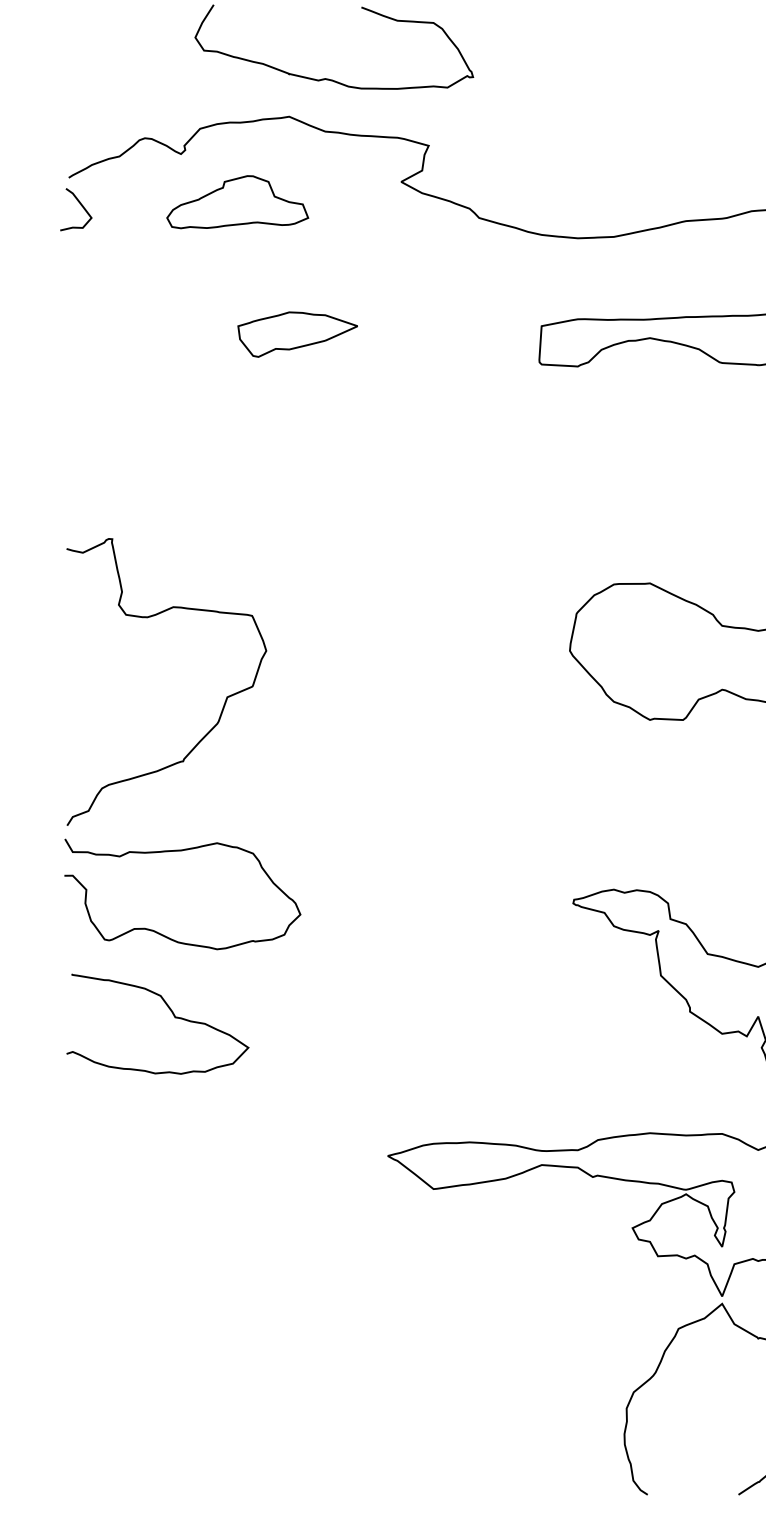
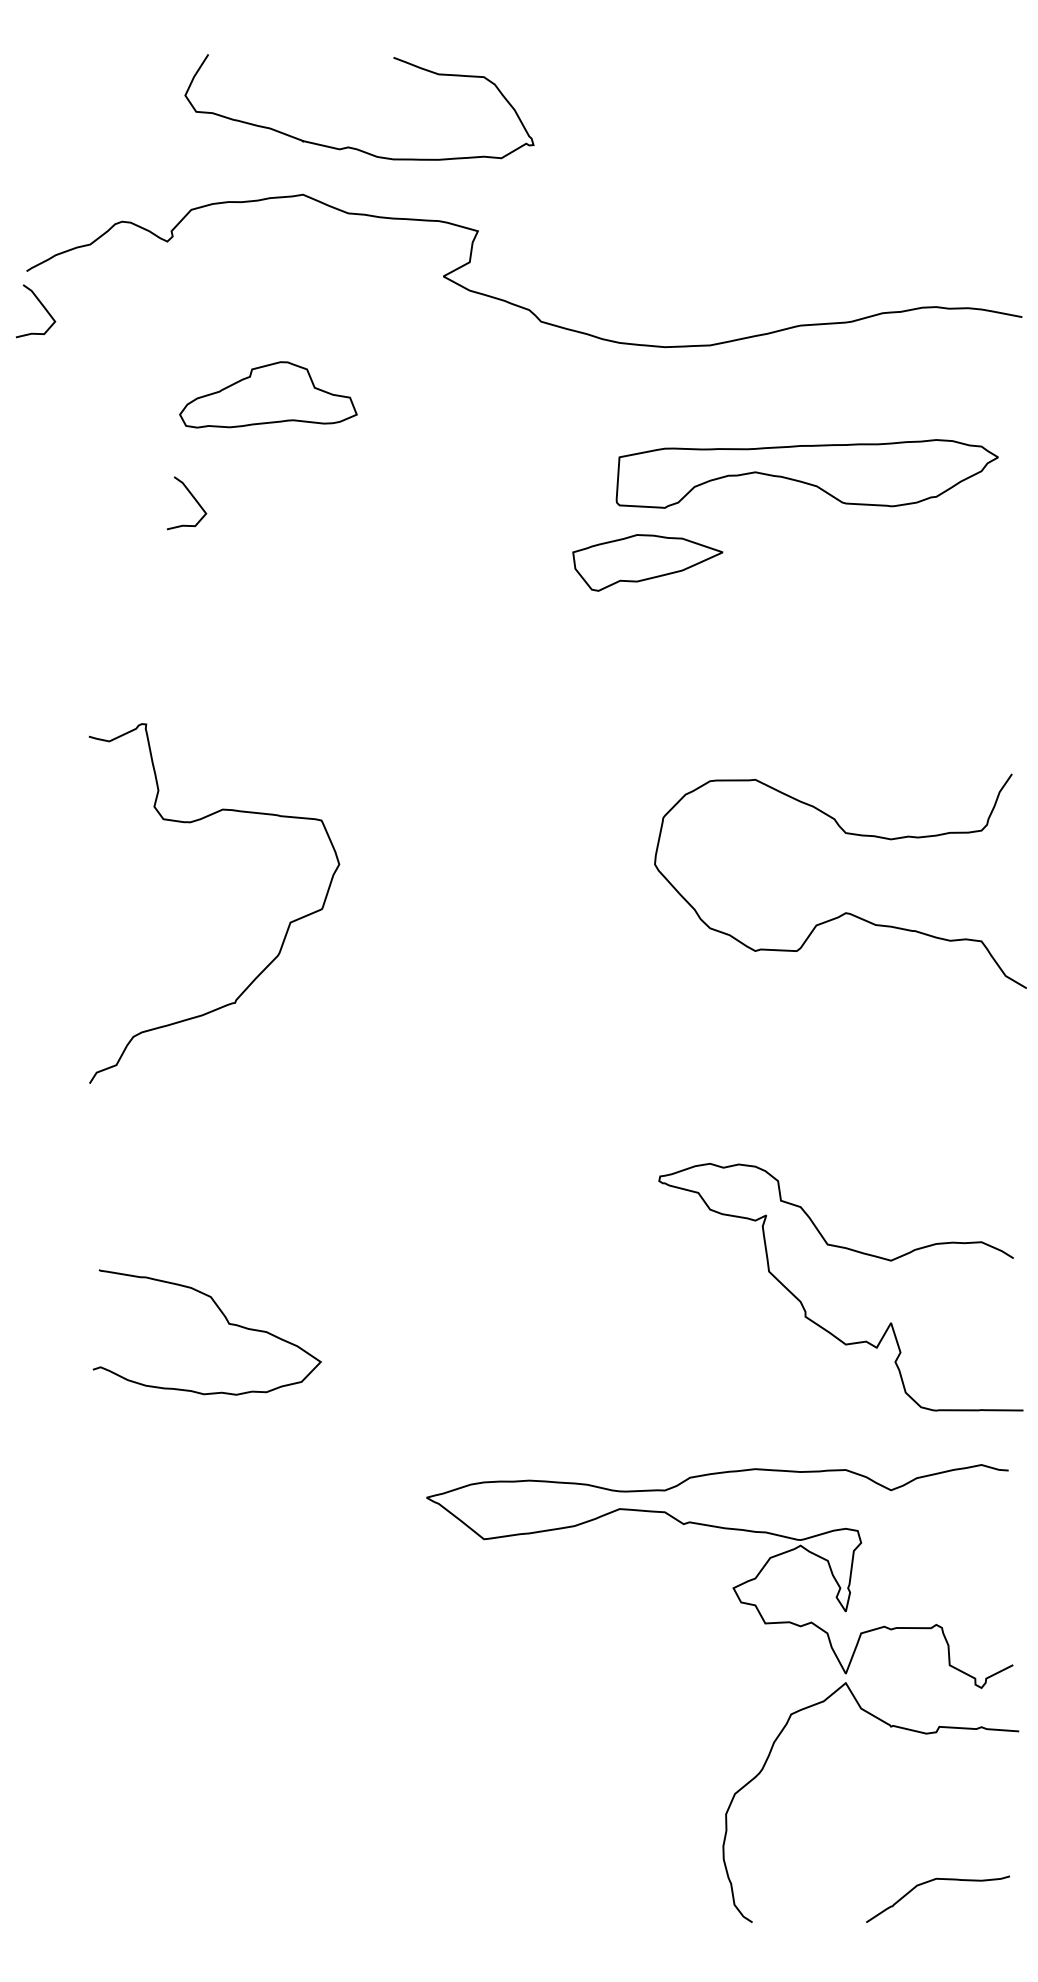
part: (237, 201) -> (268, 394), moved
part: (297, 334) -> (647, 562), moved
curve: (201, 358) -> (192, 497), added
curve: (225, 701) -> (287, 927), moved
curve: (182, 851) -> (169, 1115), removed
curve: (173, 1015) -> (226, 1321), moved

